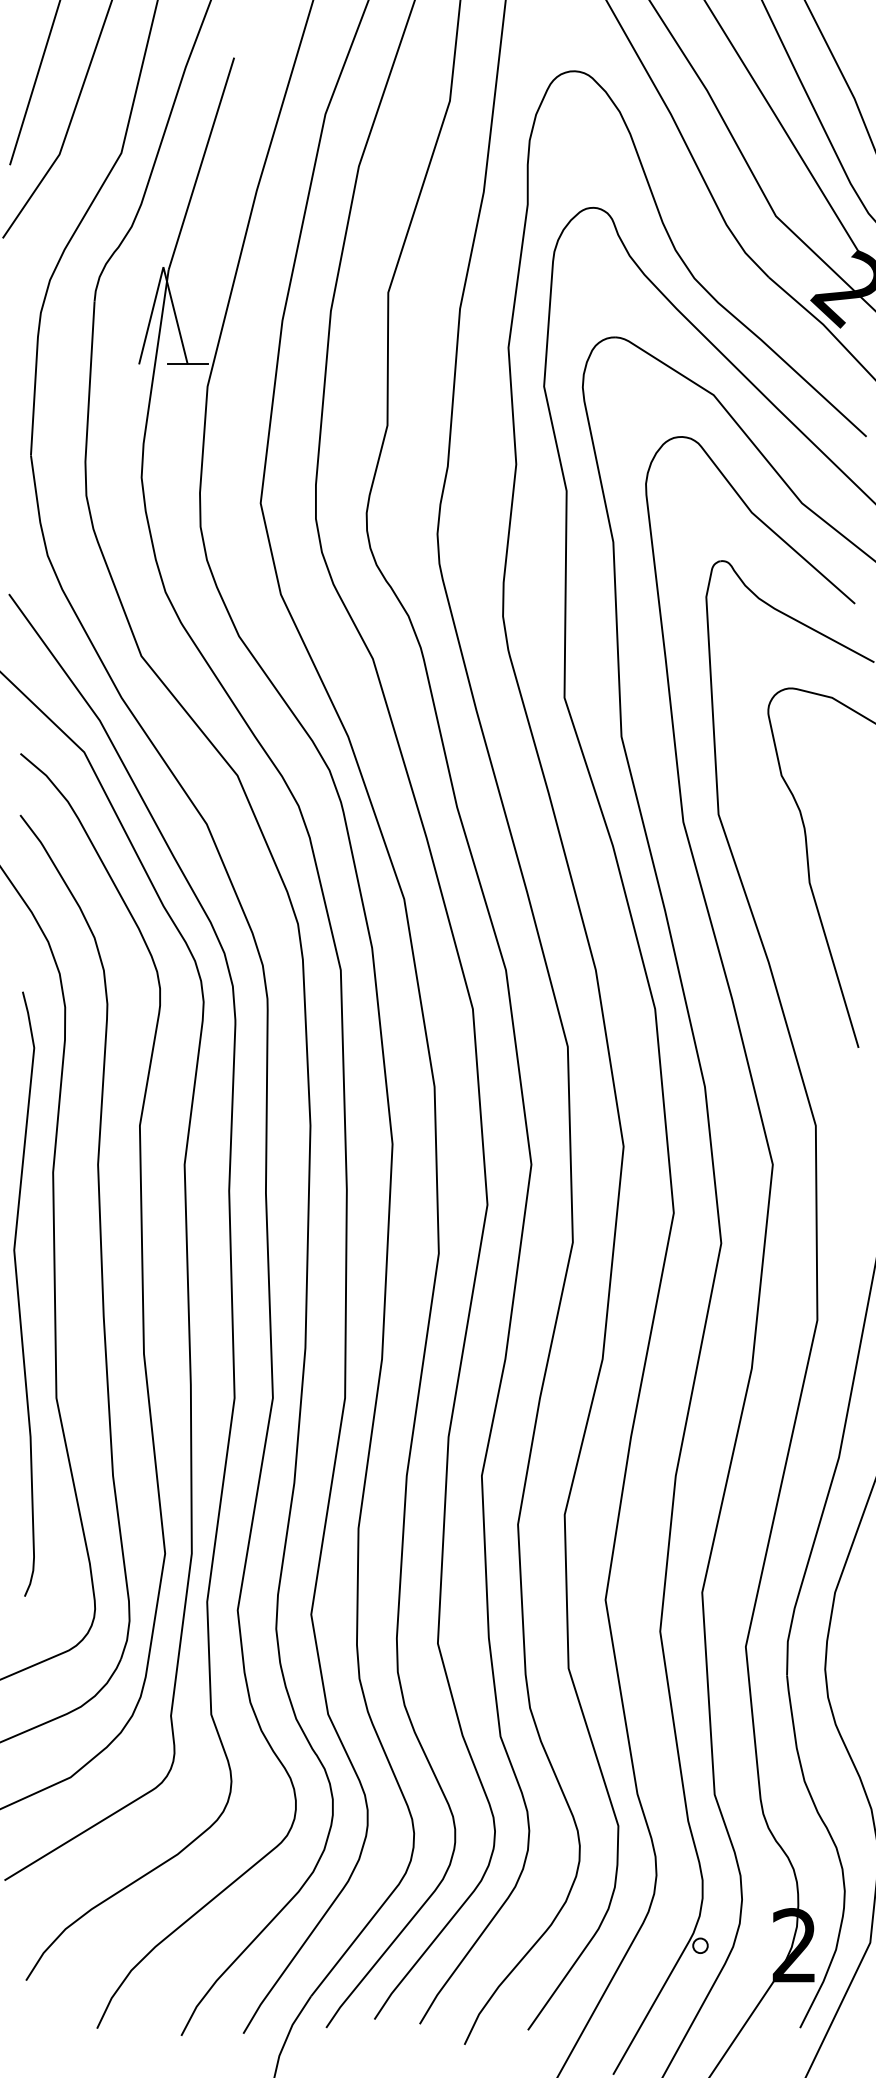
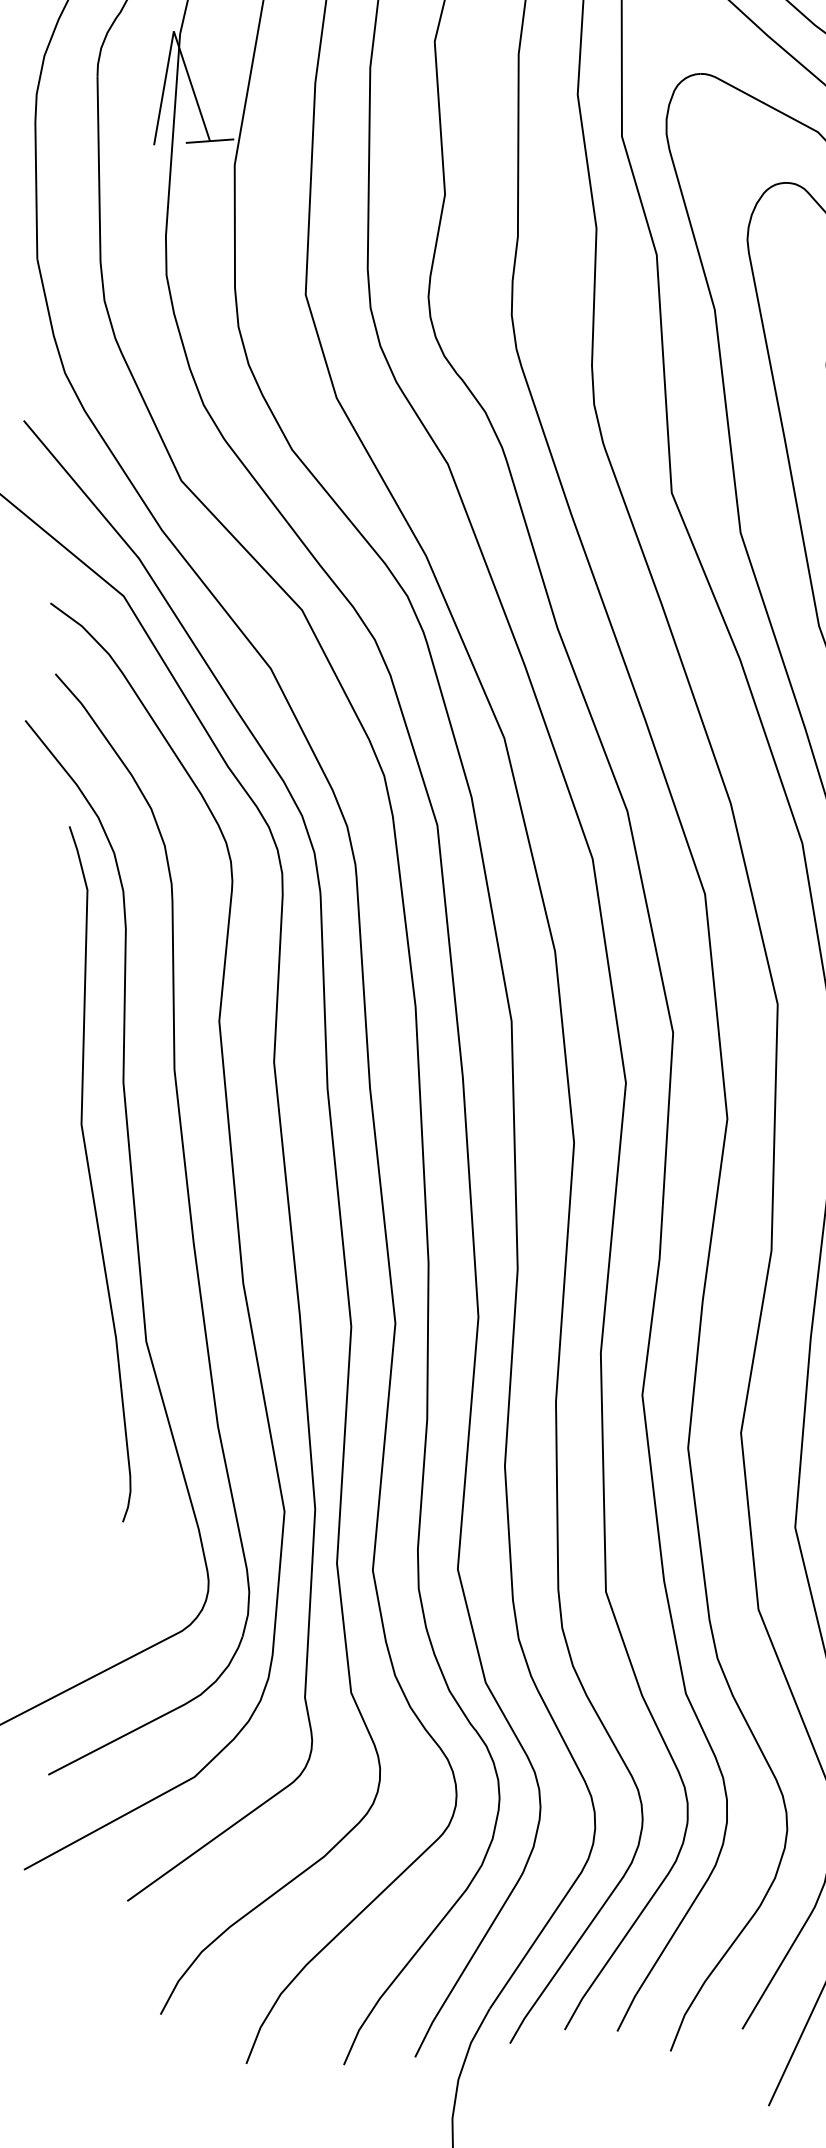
curve: (19, 1295) -> (91, 1176), moved

